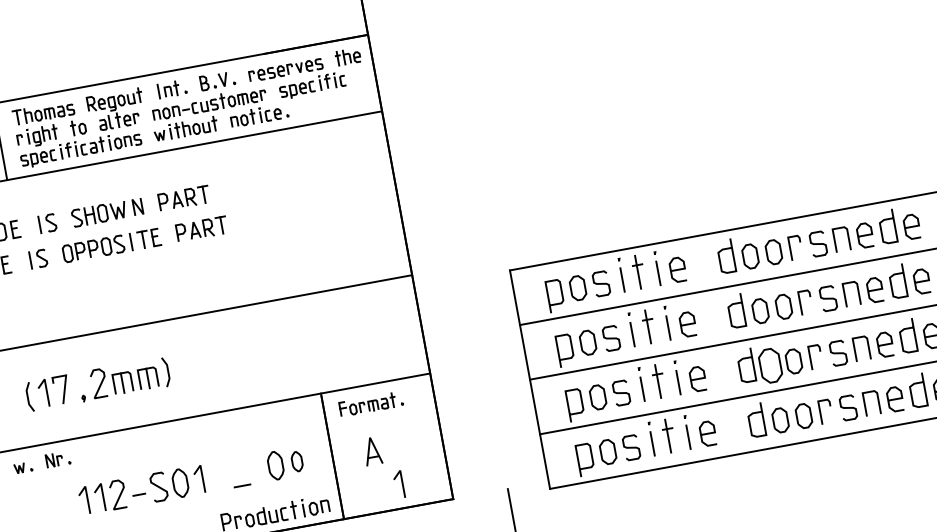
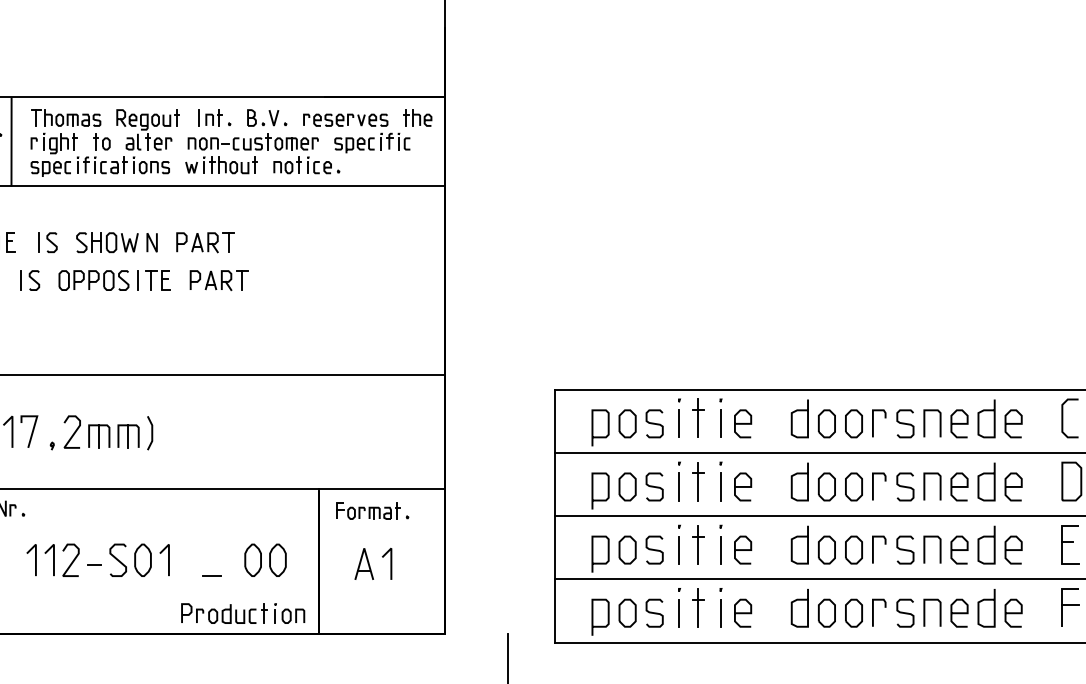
part: (770, 365) -> (826, 549), size x0.71
part: (296, 461) -> (277, 559), size x1.43
line: (401, 483) -> (390, 563), moved

